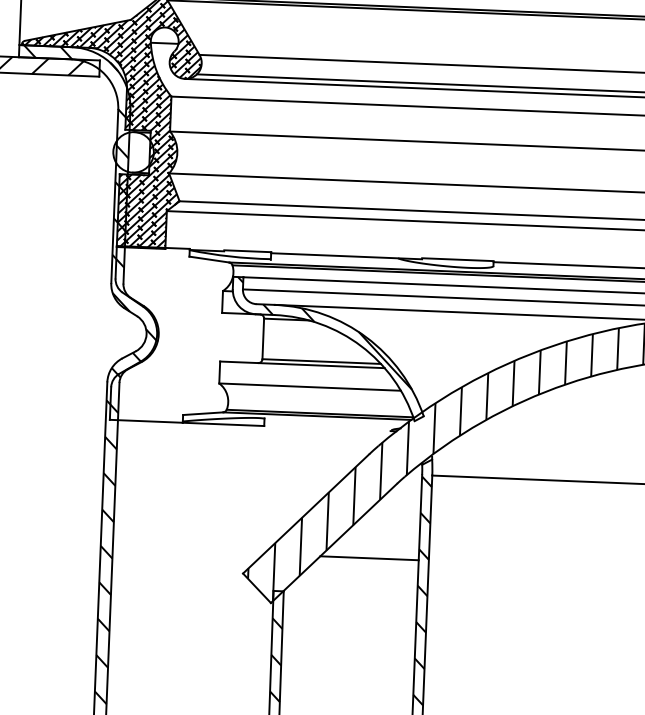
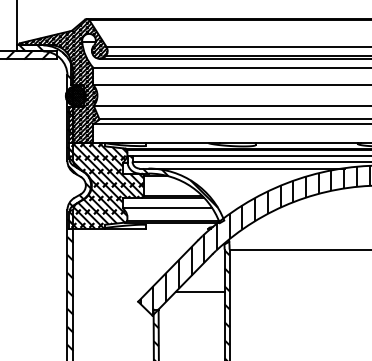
hatch: (132, 153) -> (75, 96), added
hatch: (188, 335) -> (106, 185), added

